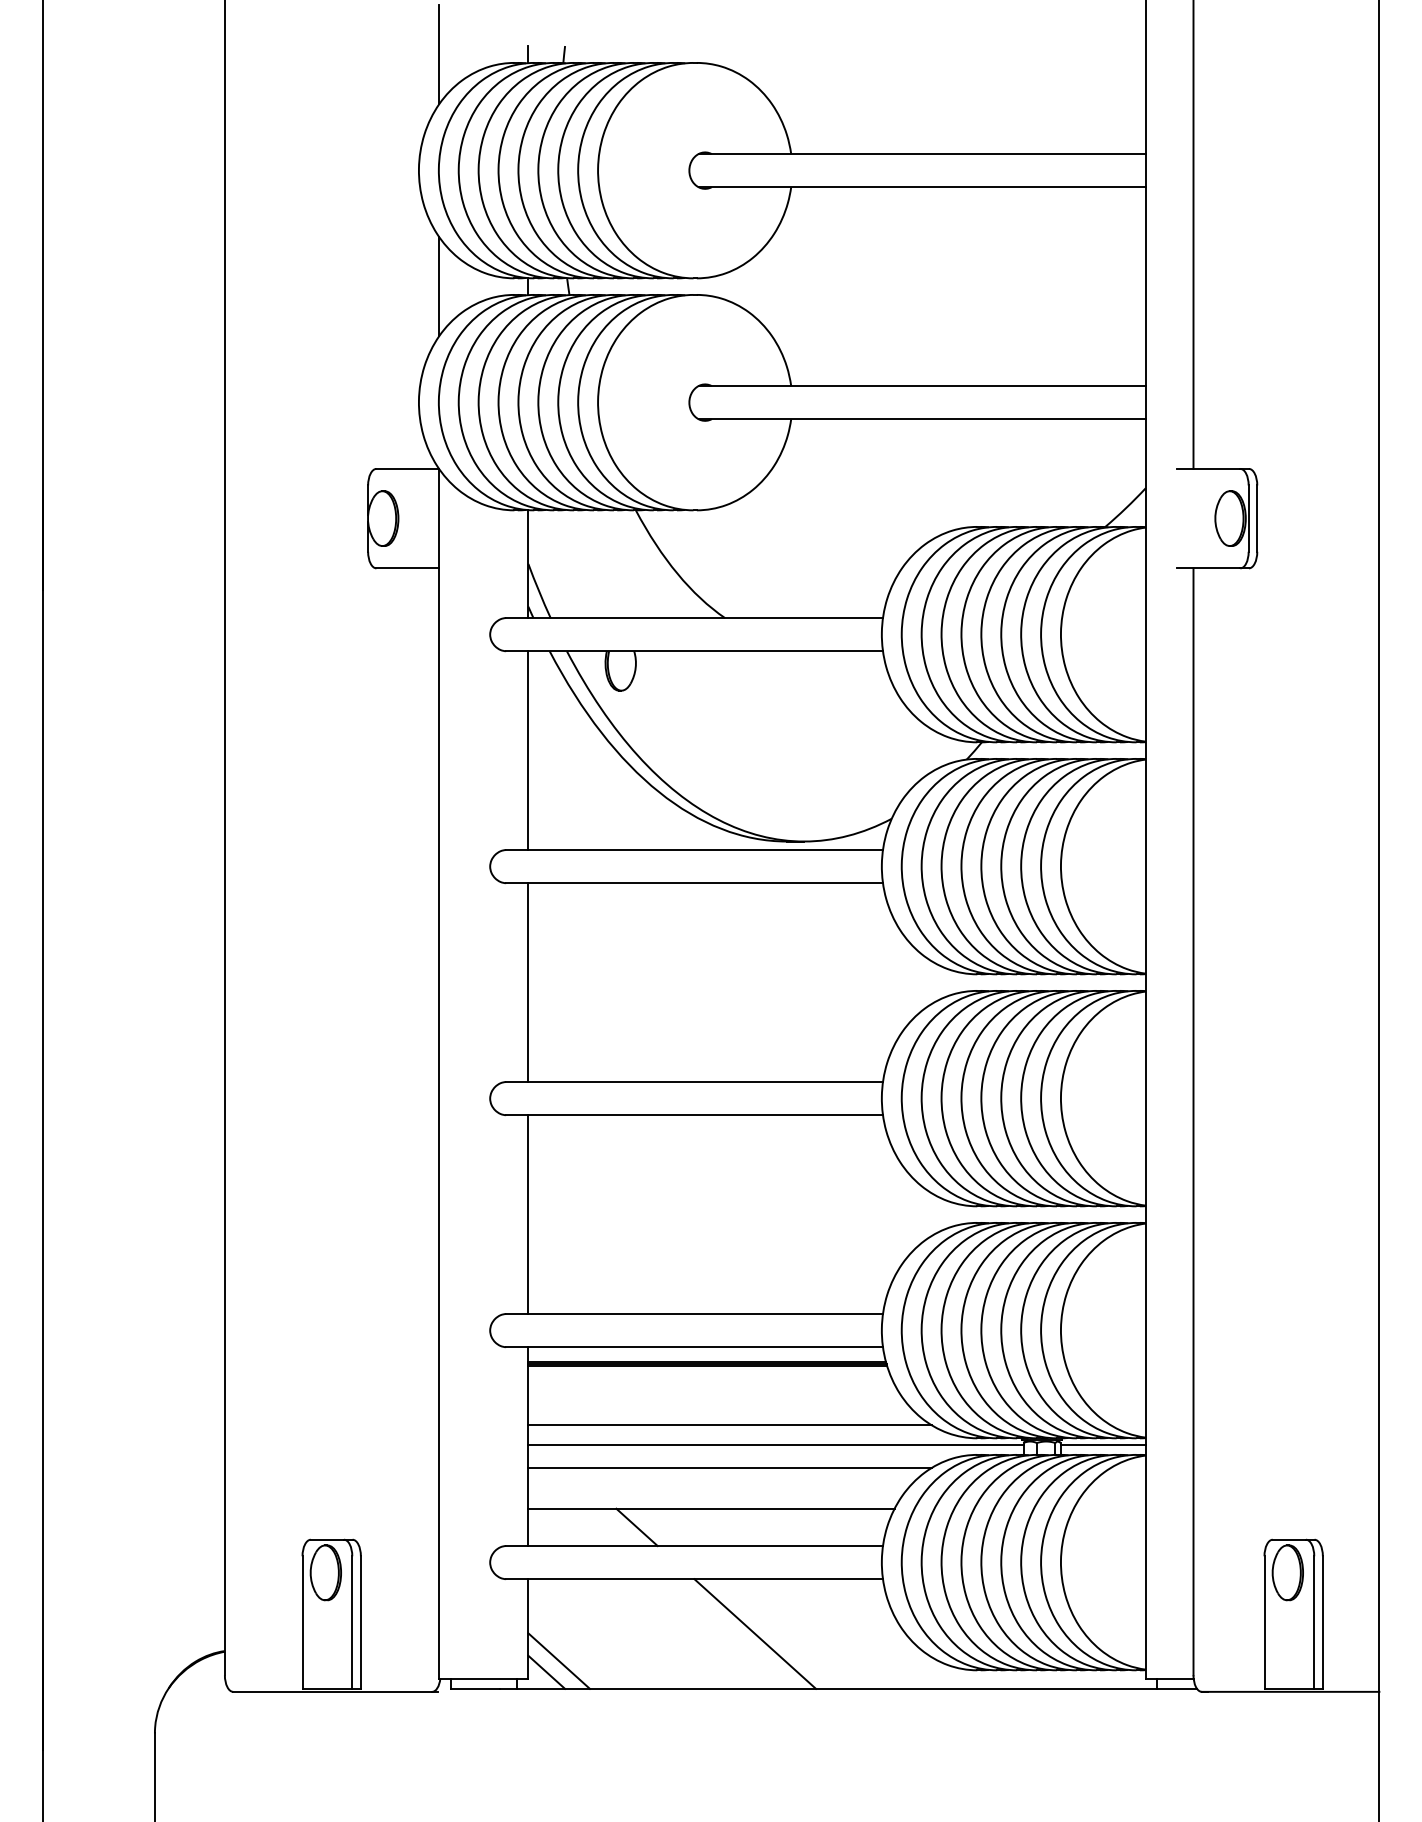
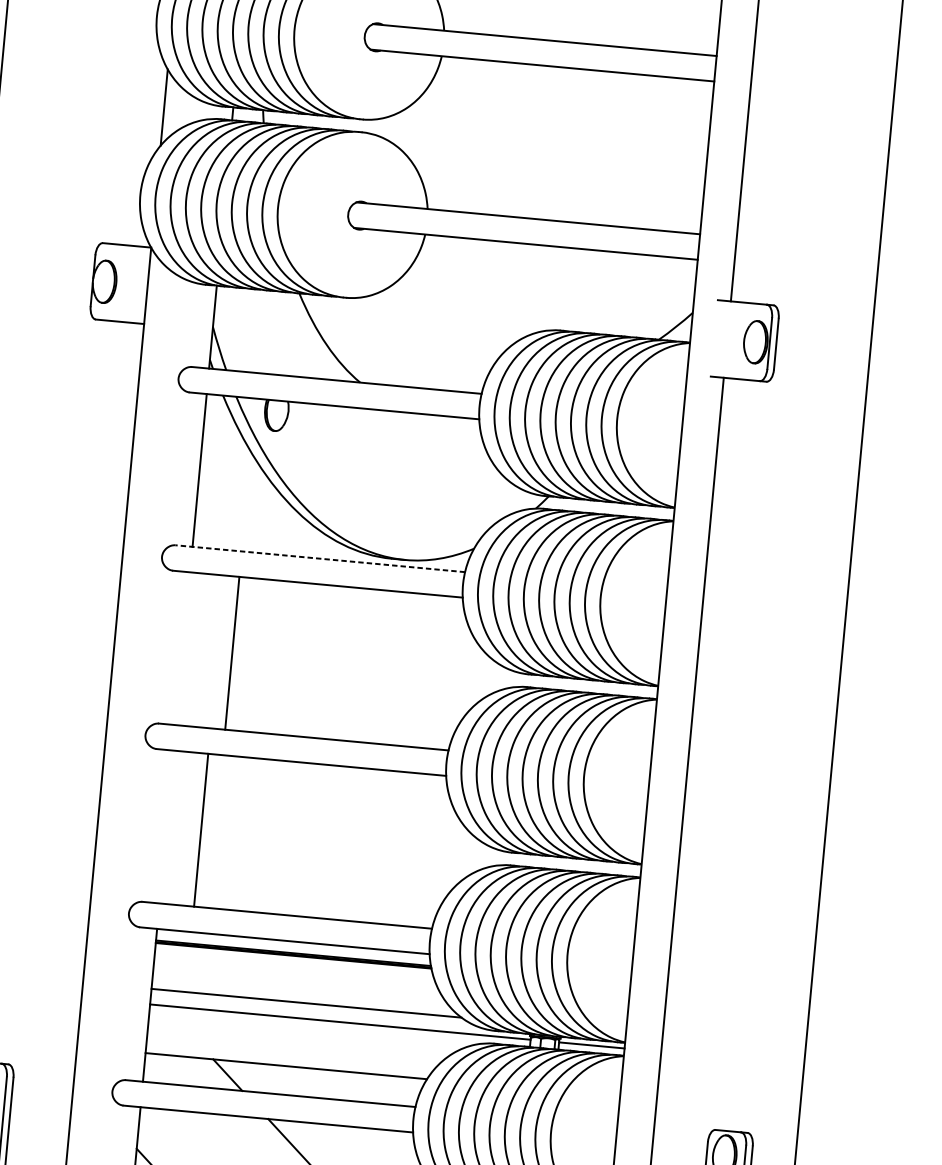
line: (694, 850) -> (320, 559), solid -> dashed
line: (528, 982) -> (232, 653), moved
line: (528, 1214) -> (201, 830), moved
line: (729, 1467) -> (303, 1035), removed

